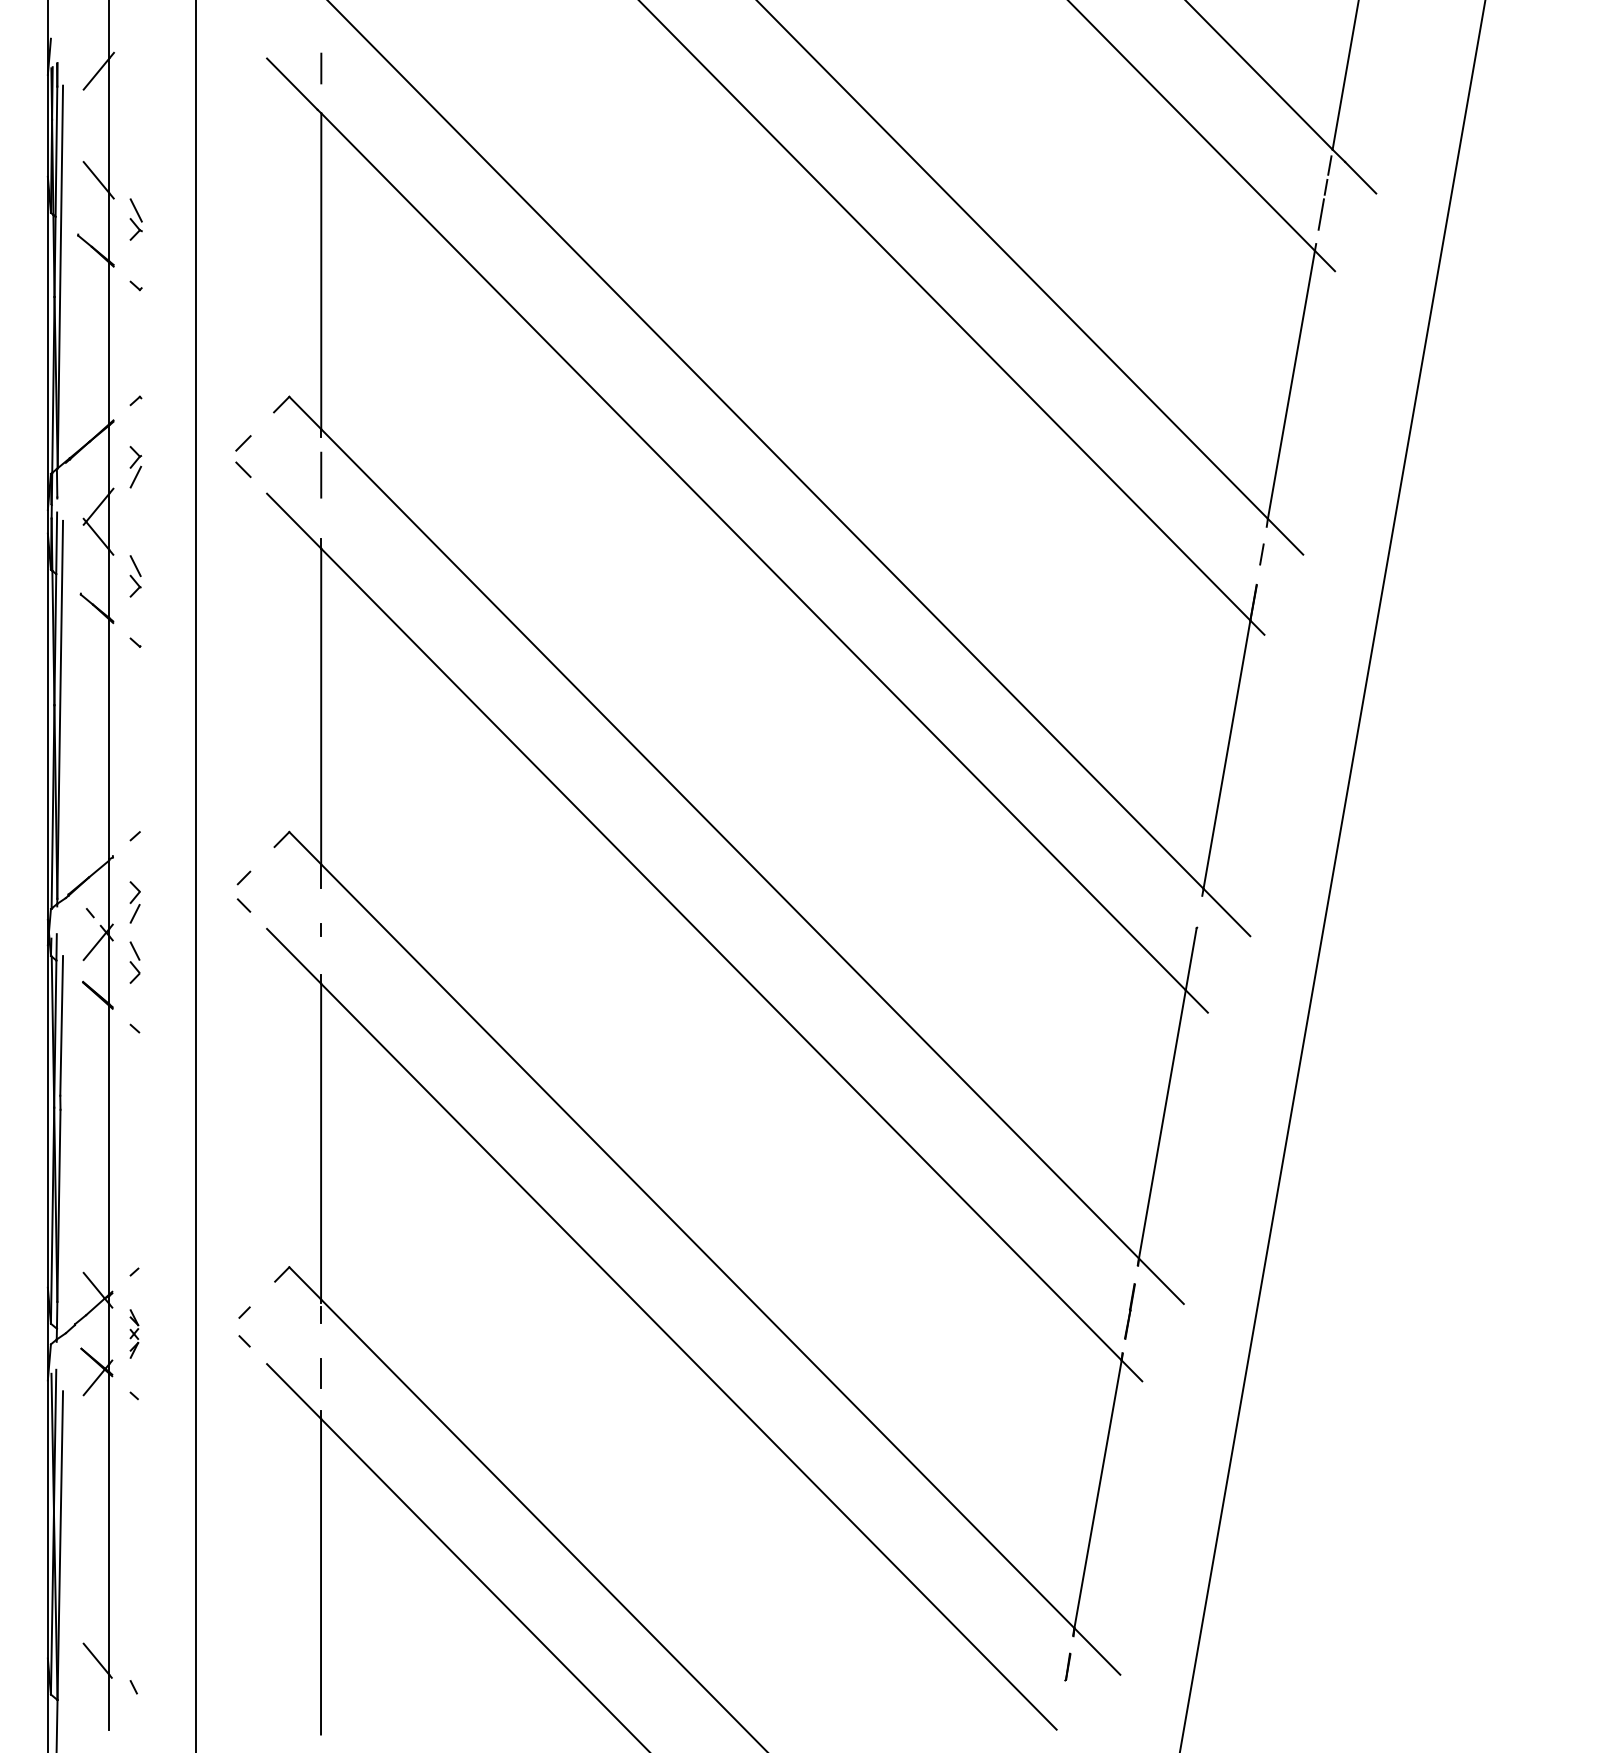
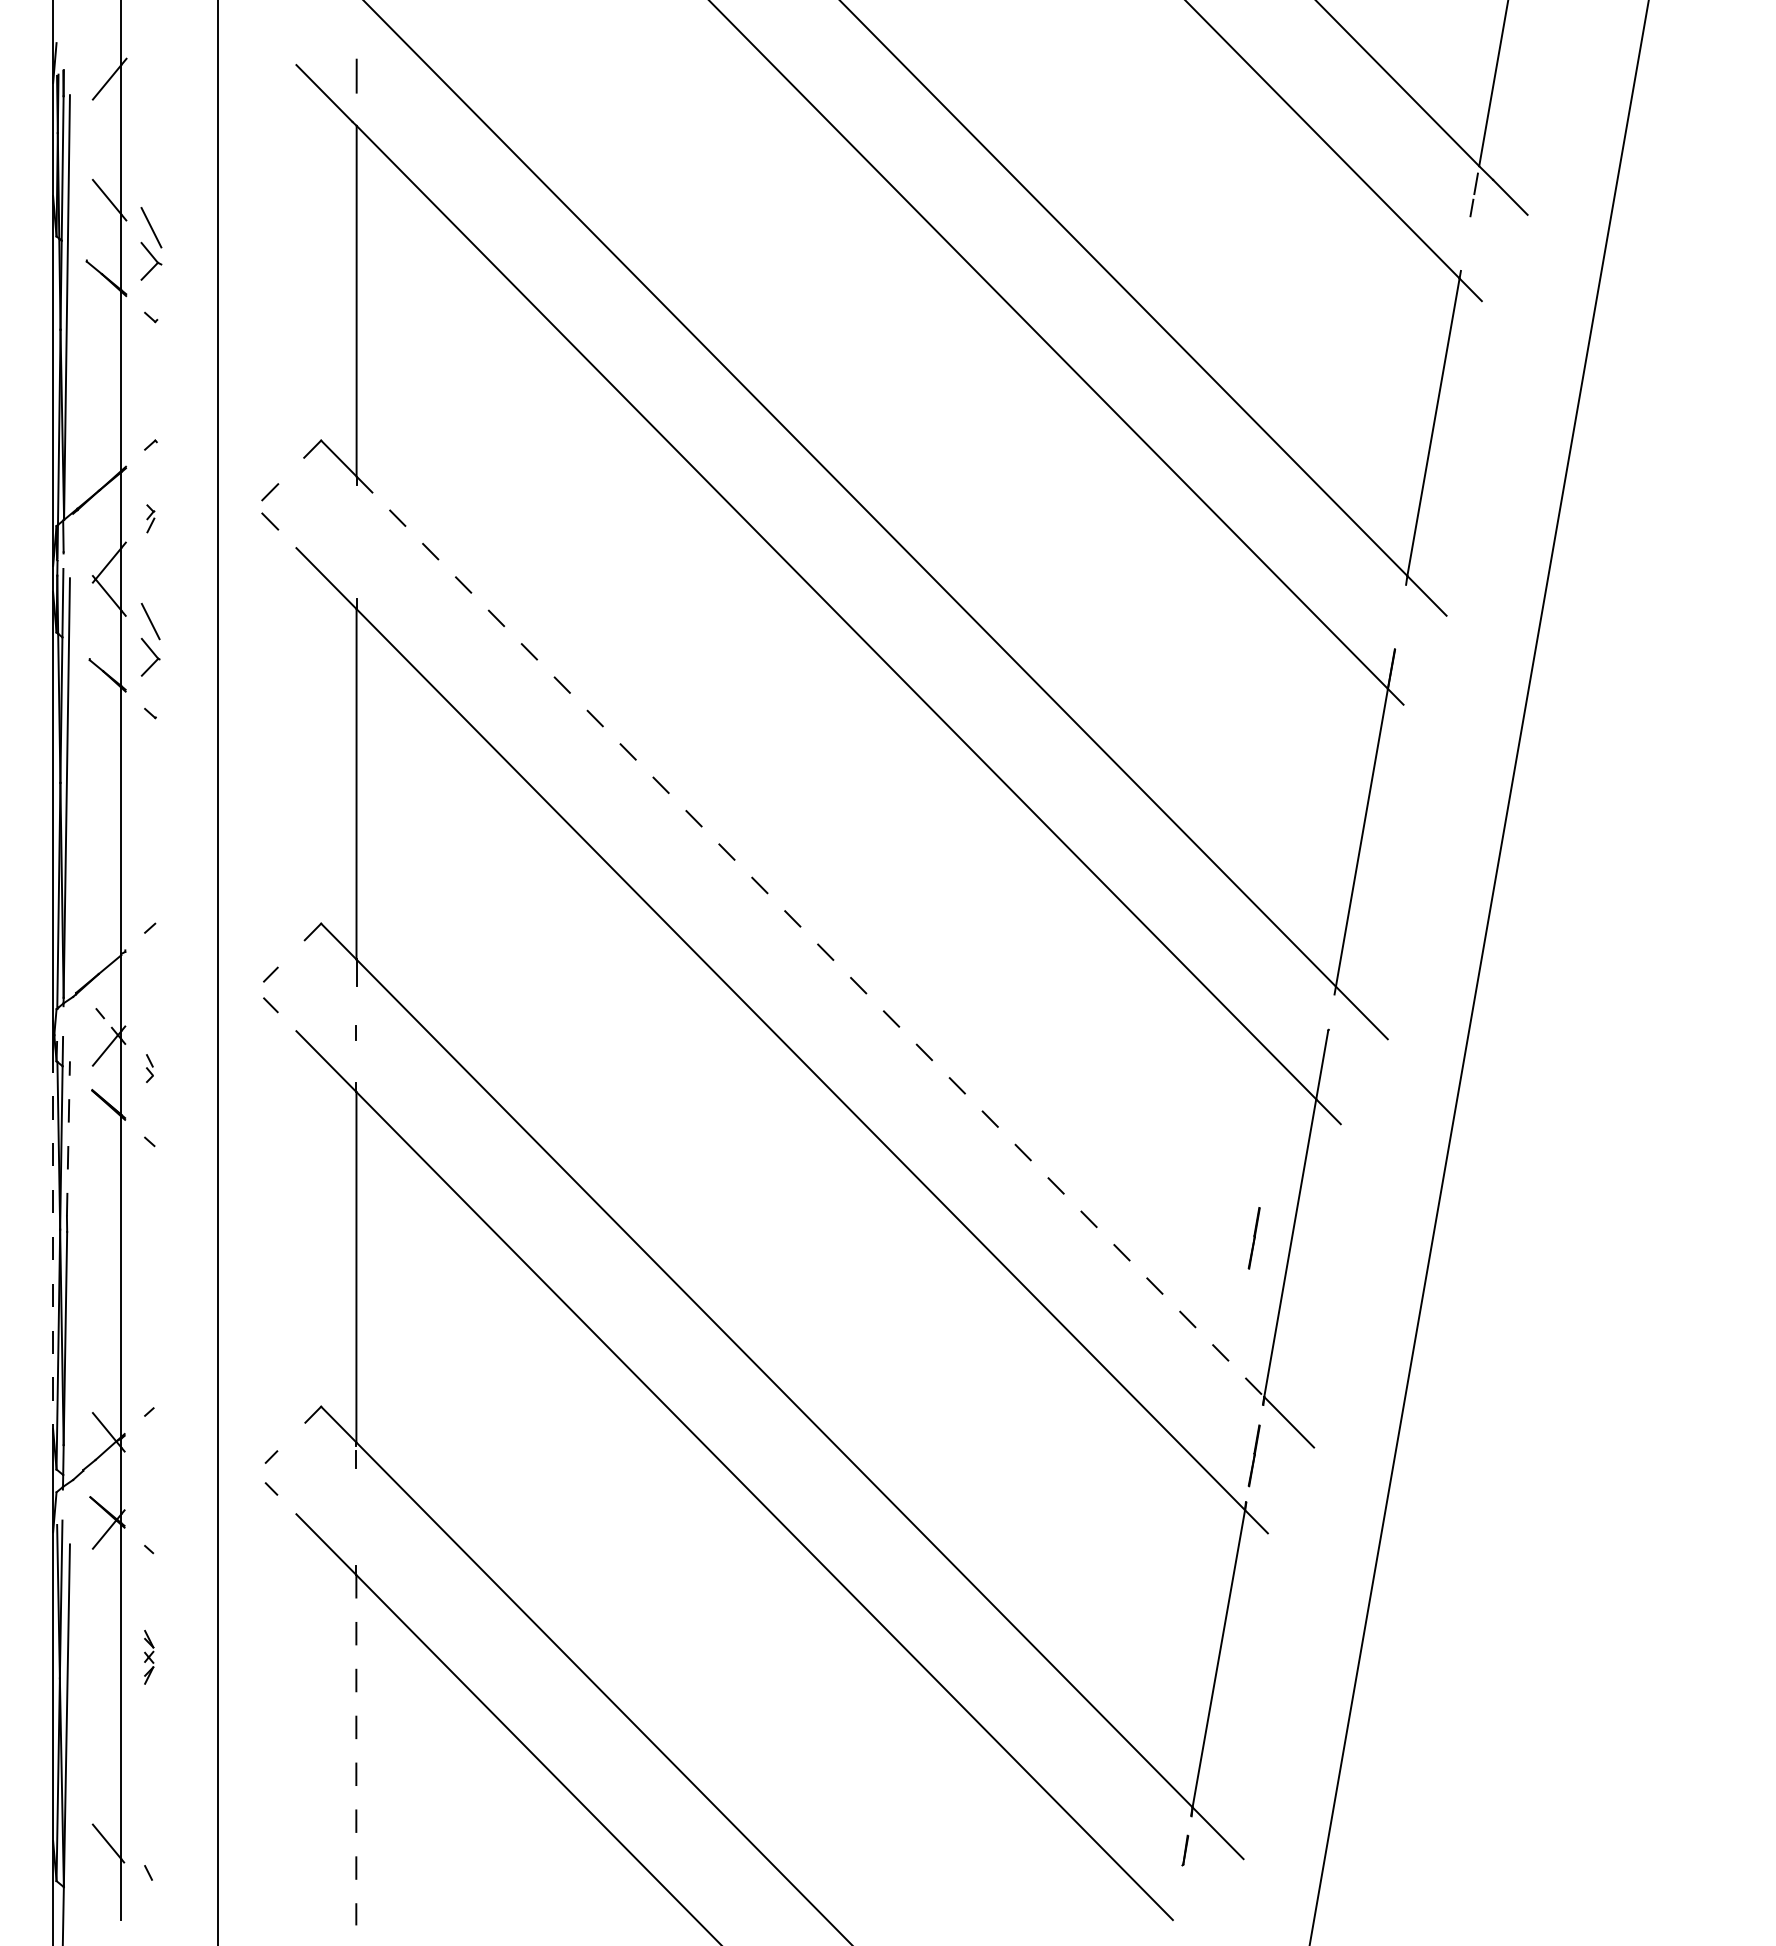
line: (1320, 214) -> (1465, 238), removed
part: (135, 219) -> (150, 243), size x1.6
part: (135, 467) -> (150, 519), size x0.6
line: (321, 474) -> (356, 526), removed
line: (1261, 554) -> (1400, 615), removed
part: (135, 576) -> (150, 640), size x1.6
line: (730, 844) -> (810, 937), solid -> dashed
part: (134, 902) -> (149, 1001), removed
part: (134, 962) -> (149, 1068), size x0.6
line: (61, 1025) -> (68, 1138), solid -> dashed
line: (1129, 1115) -> (1253, 1238), added
line: (47, 1116) -> (52, 1239), solid -> dashed
part: (134, 1333) -> (149, 1656), moved
line: (321, 1373) -> (356, 1524), removed
line: (321, 1576) -> (356, 1750), solid -> dashed

